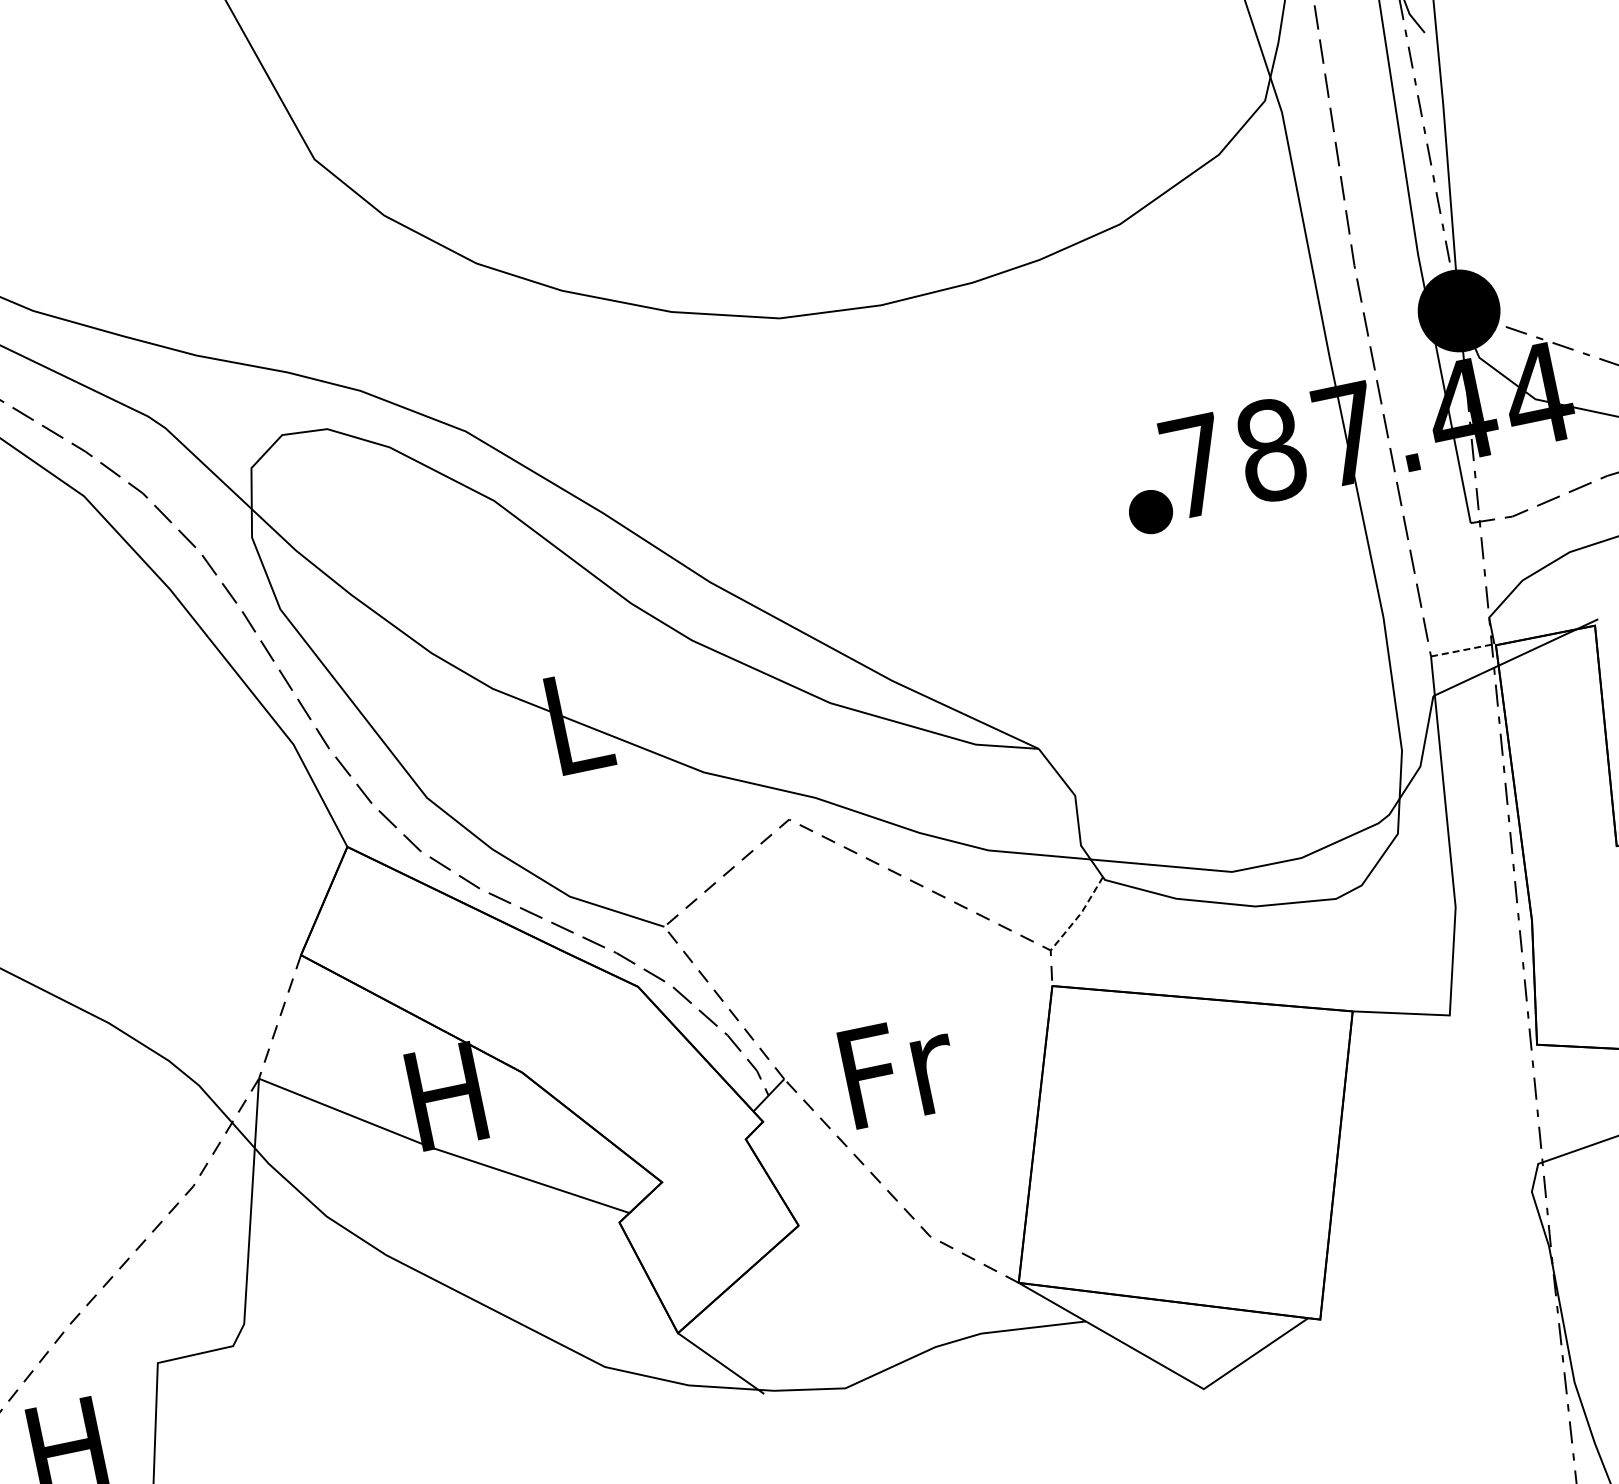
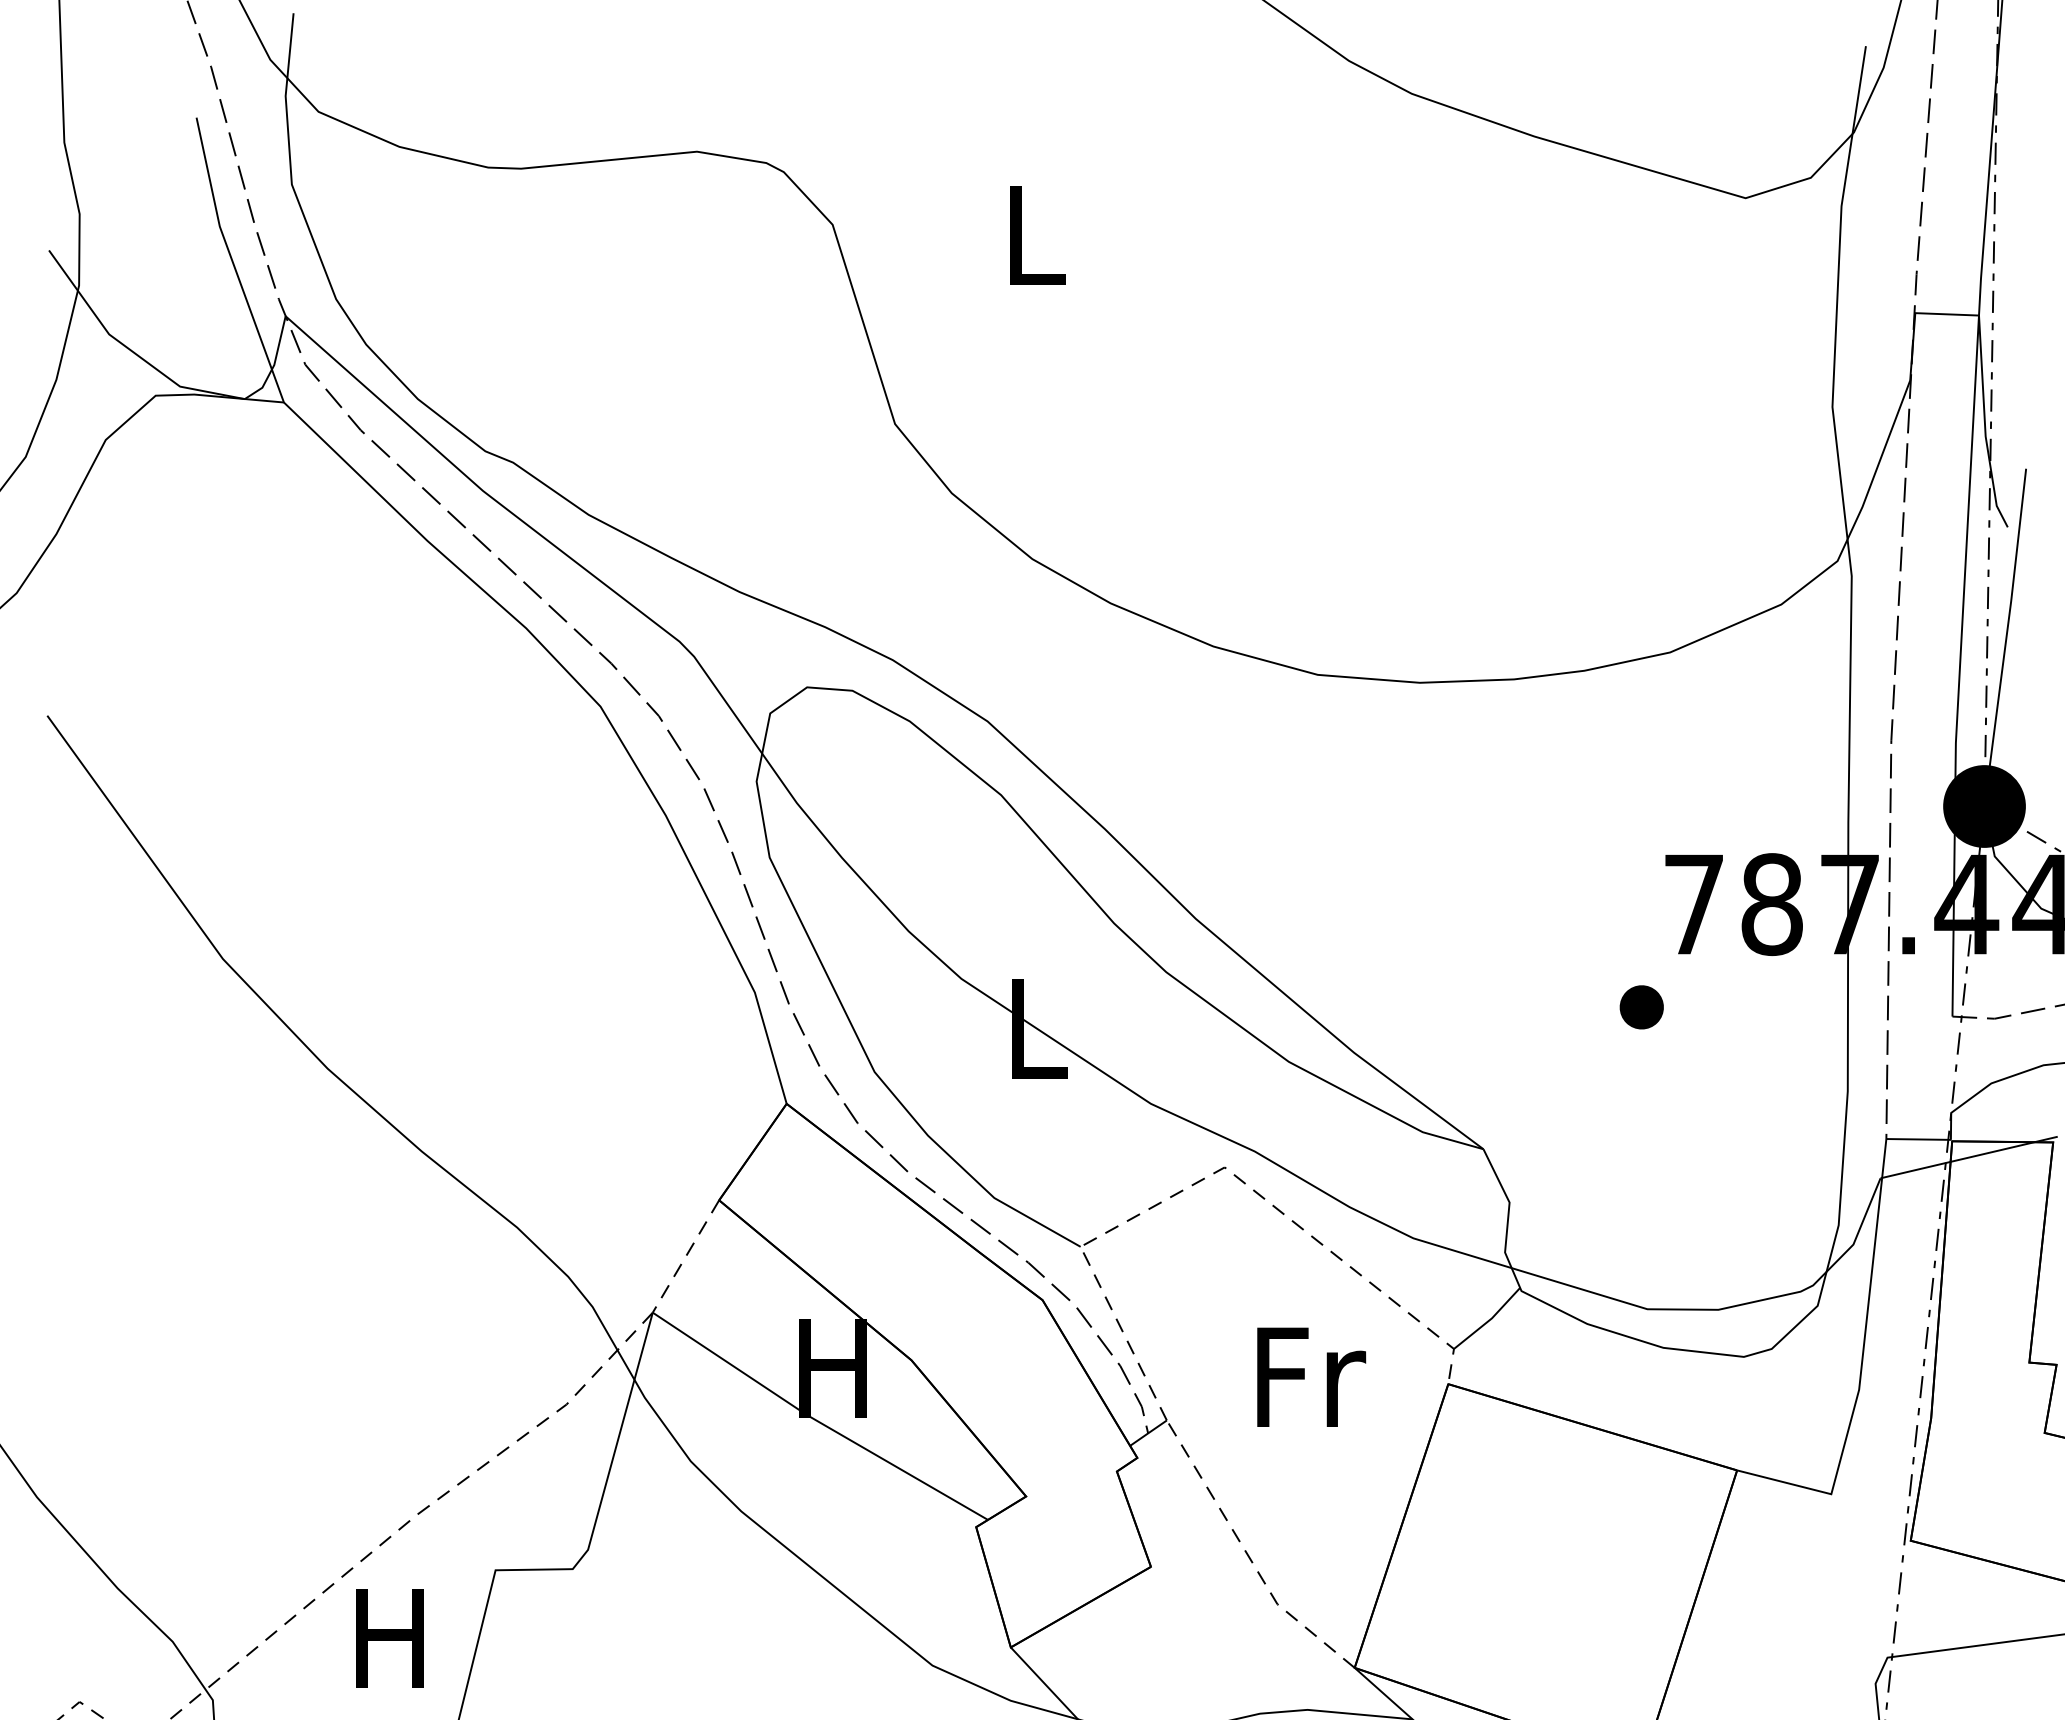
part: (1150, 512) -> (1641, 1007), moved
line: (1463, 650) -> (1919, 1139), dashed -> solid
line: (1079, 915) -> (1489, 1320), dashed -> solid
text: (899, 1069) -> (1311, 1376), moved

